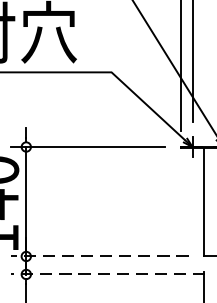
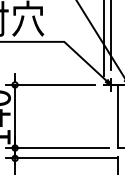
line: (98, 257) -> (56, 148), dashed -> solid
line: (106, 274) -> (61, 158), dashed -> solid

